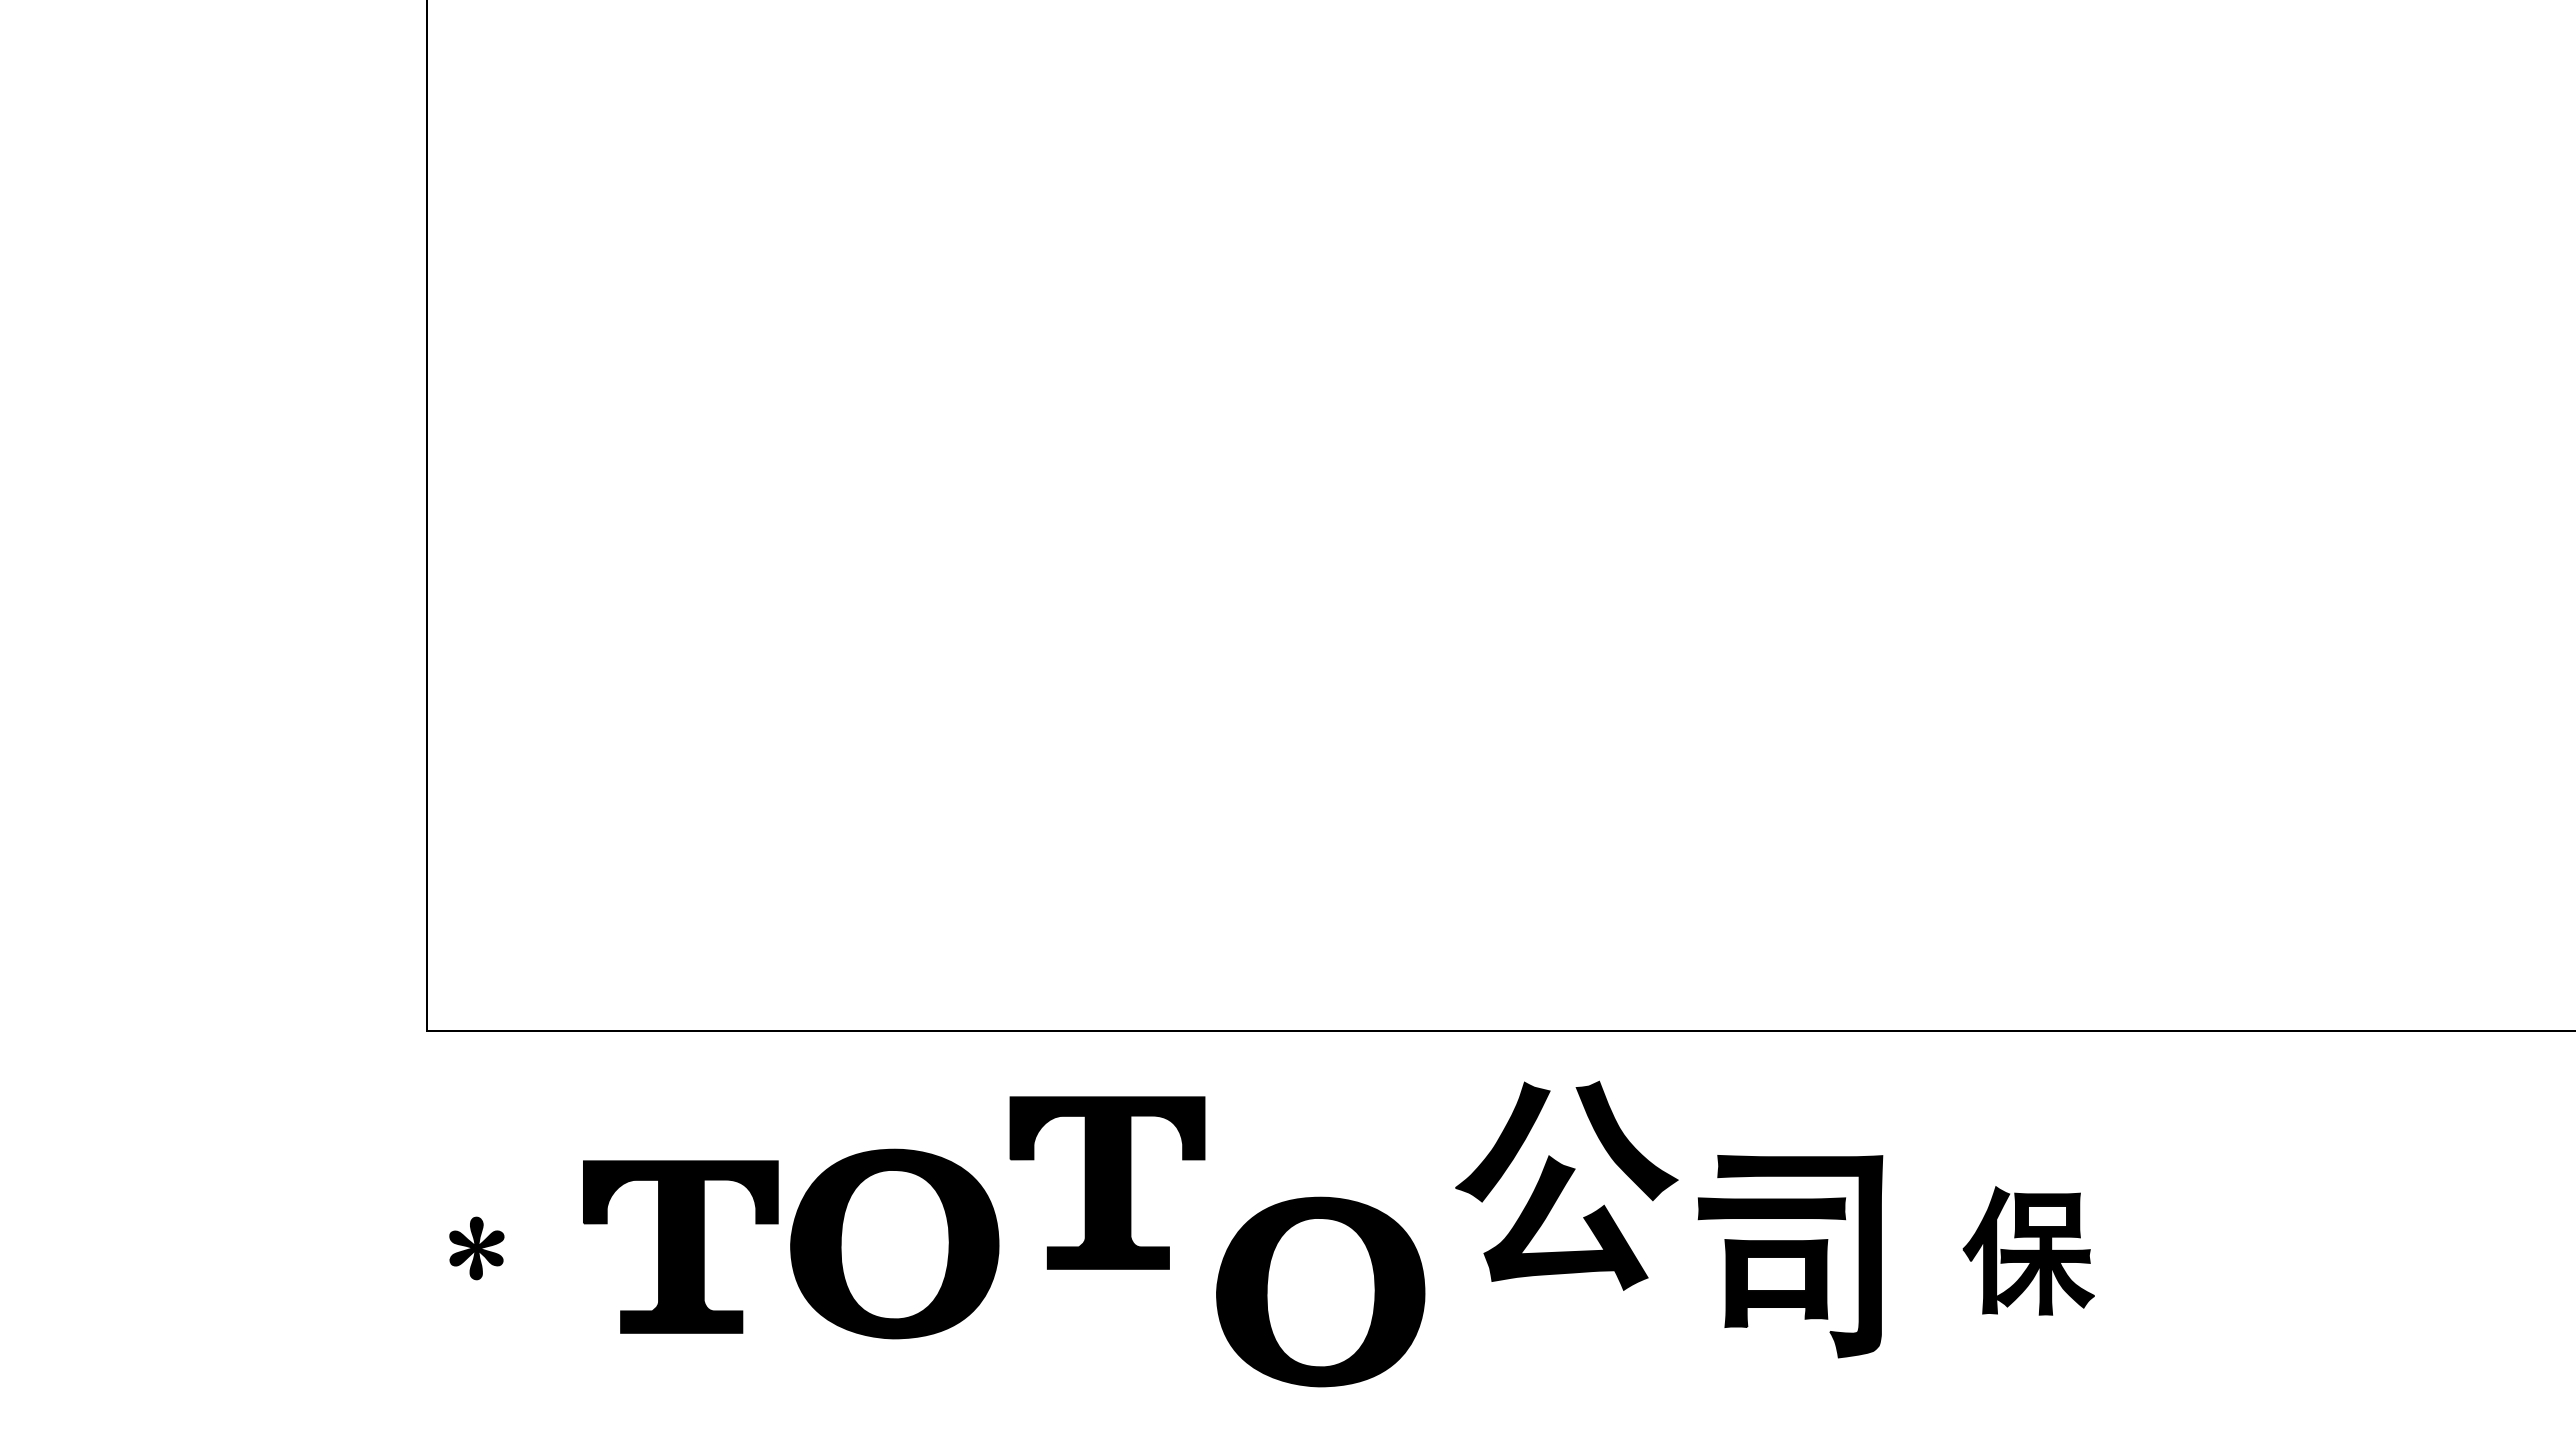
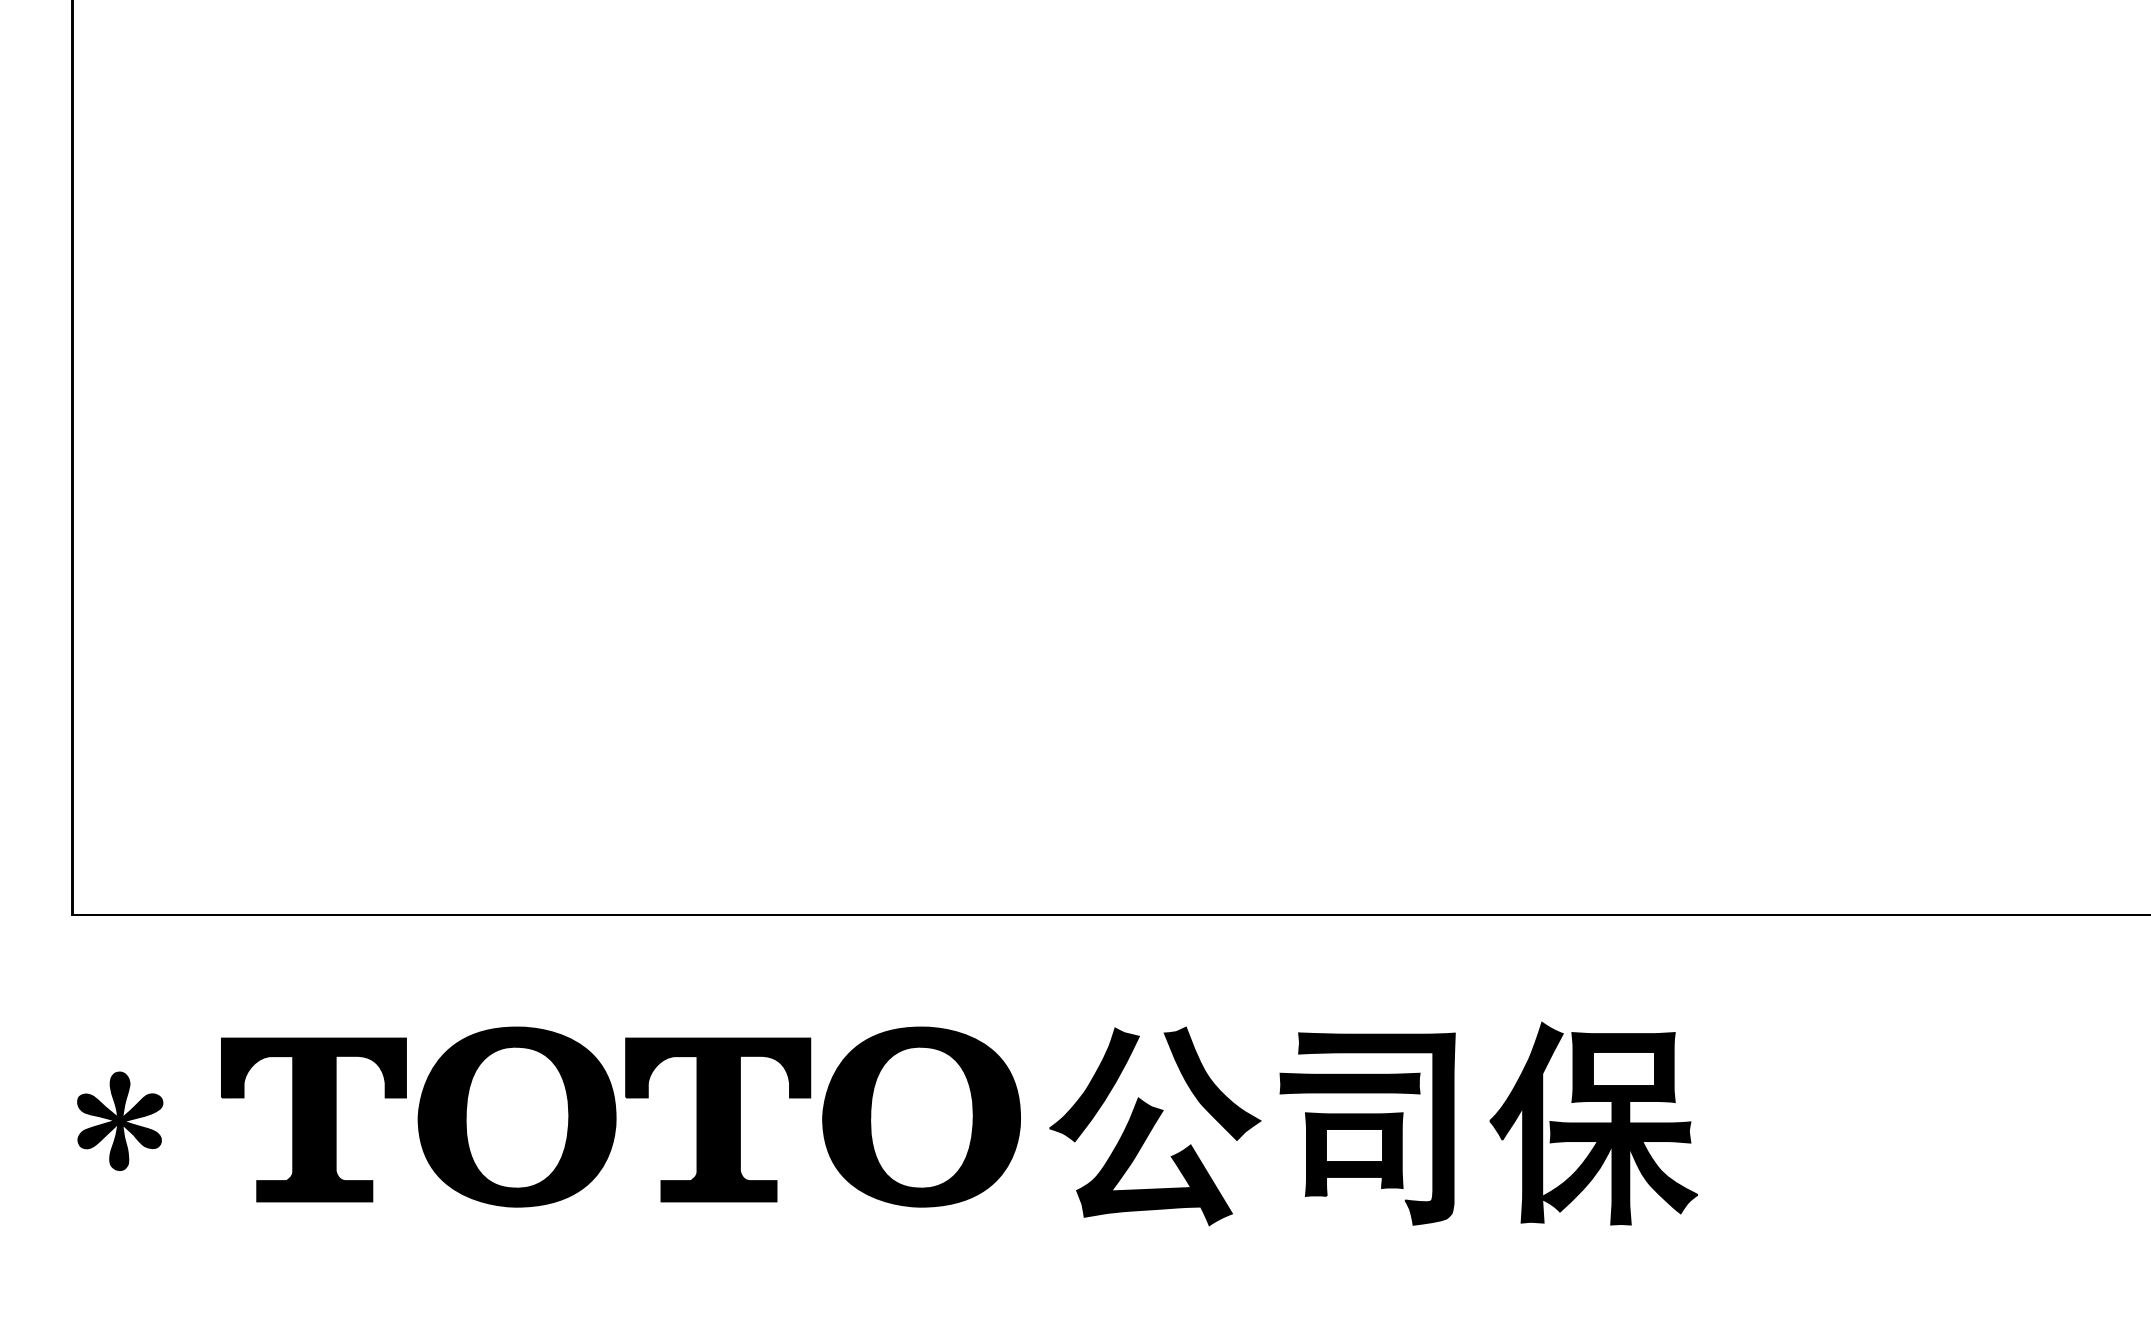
part: (1107, 1182) -> (718, 1119), moved
part: (1566, 1185) -> (1154, 1126), moved
part: (476, 1248) -> (119, 1121), size x1.67
part: (2028, 1250) -> (1593, 1123), size x1.67
part: (1320, 1291) -> (921, 1116), moved

